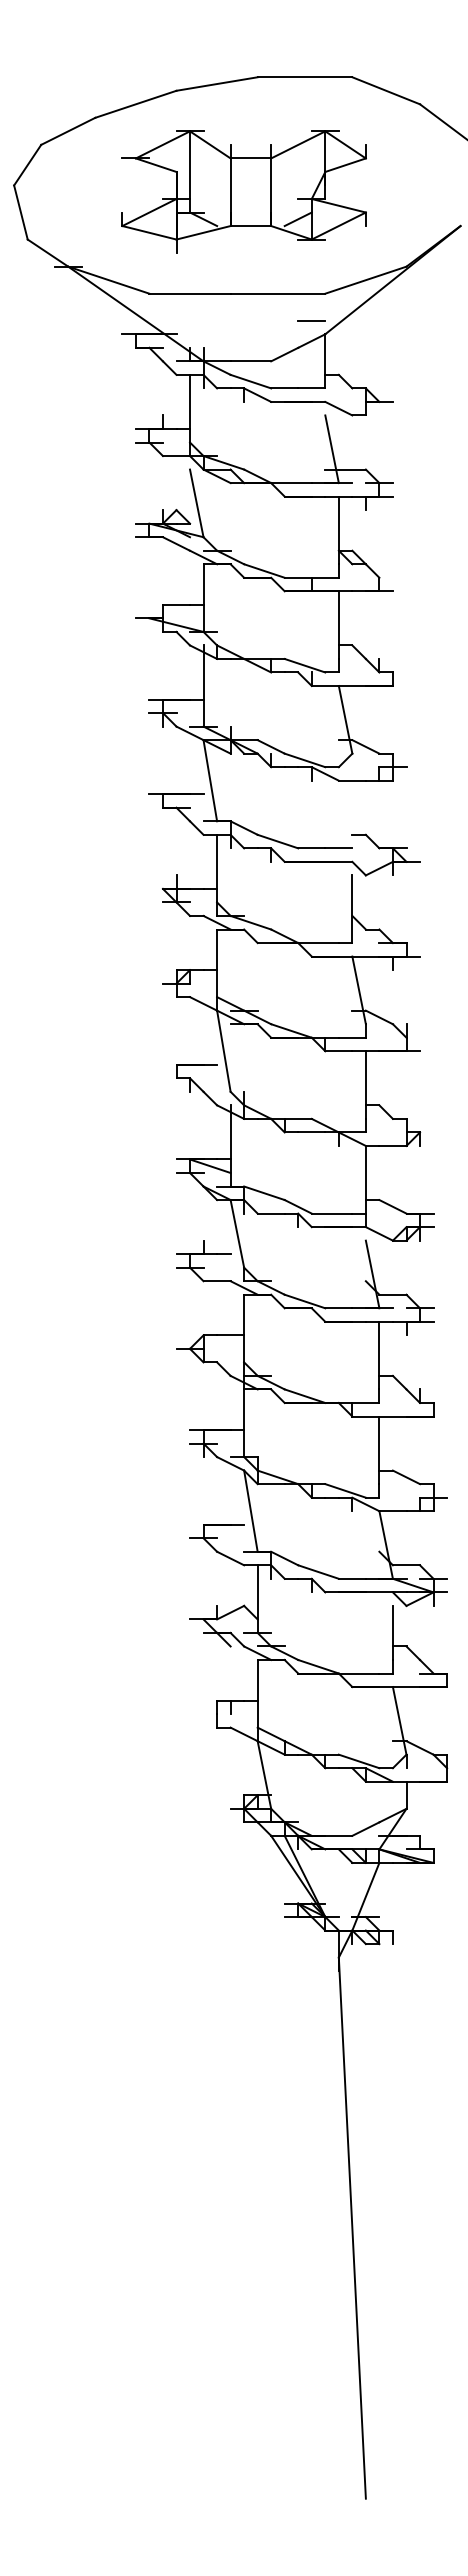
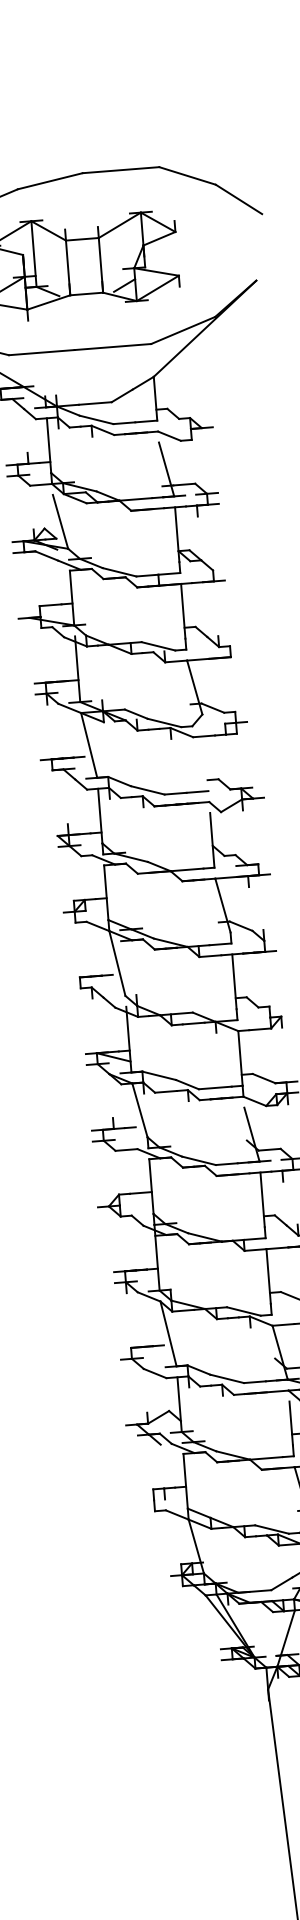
line: (311, 320) -> (141, 366), removed

